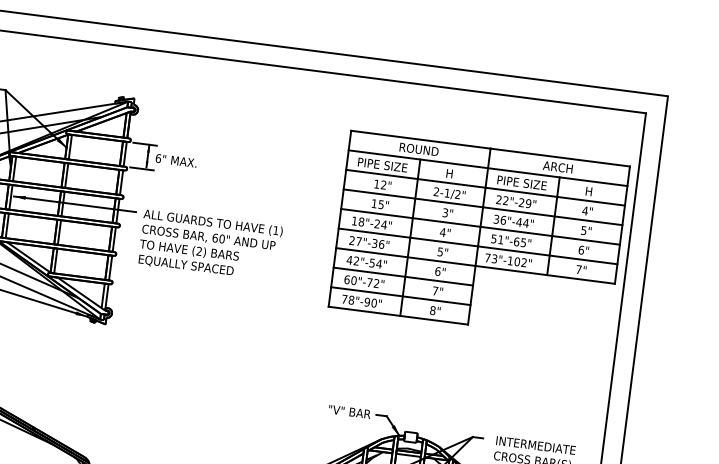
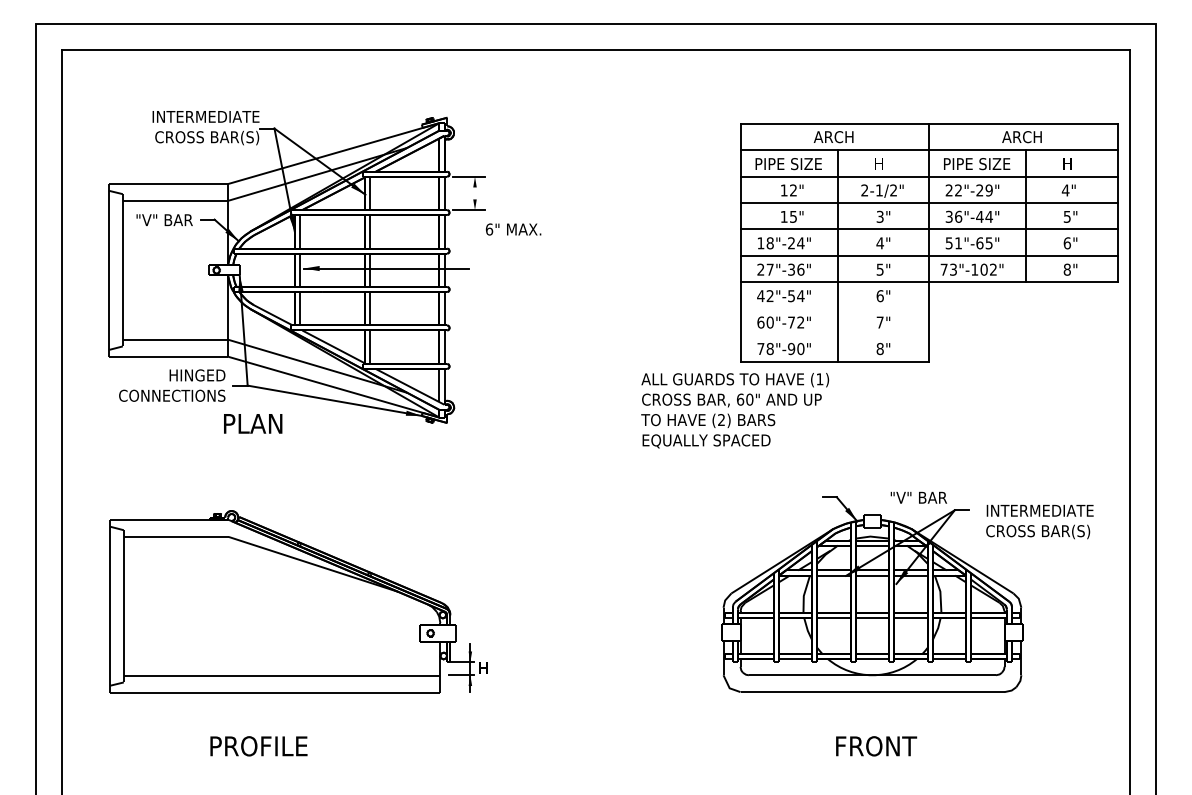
text: (419, 149) -> (834, 137), ROUND -> ARCH
line: (148, 155) -> (475, 191), removed
text: (176, 160) -> (513, 229), moved
text: (210, 245) -> (735, 410), moved
text: (578, 269) -> (1066, 269), 7" -> 8"
line: (402, 276) -> (834, 308), removed
line: (400, 296) -> (834, 335), removed
text: (349, 411) -> (918, 497), moved

